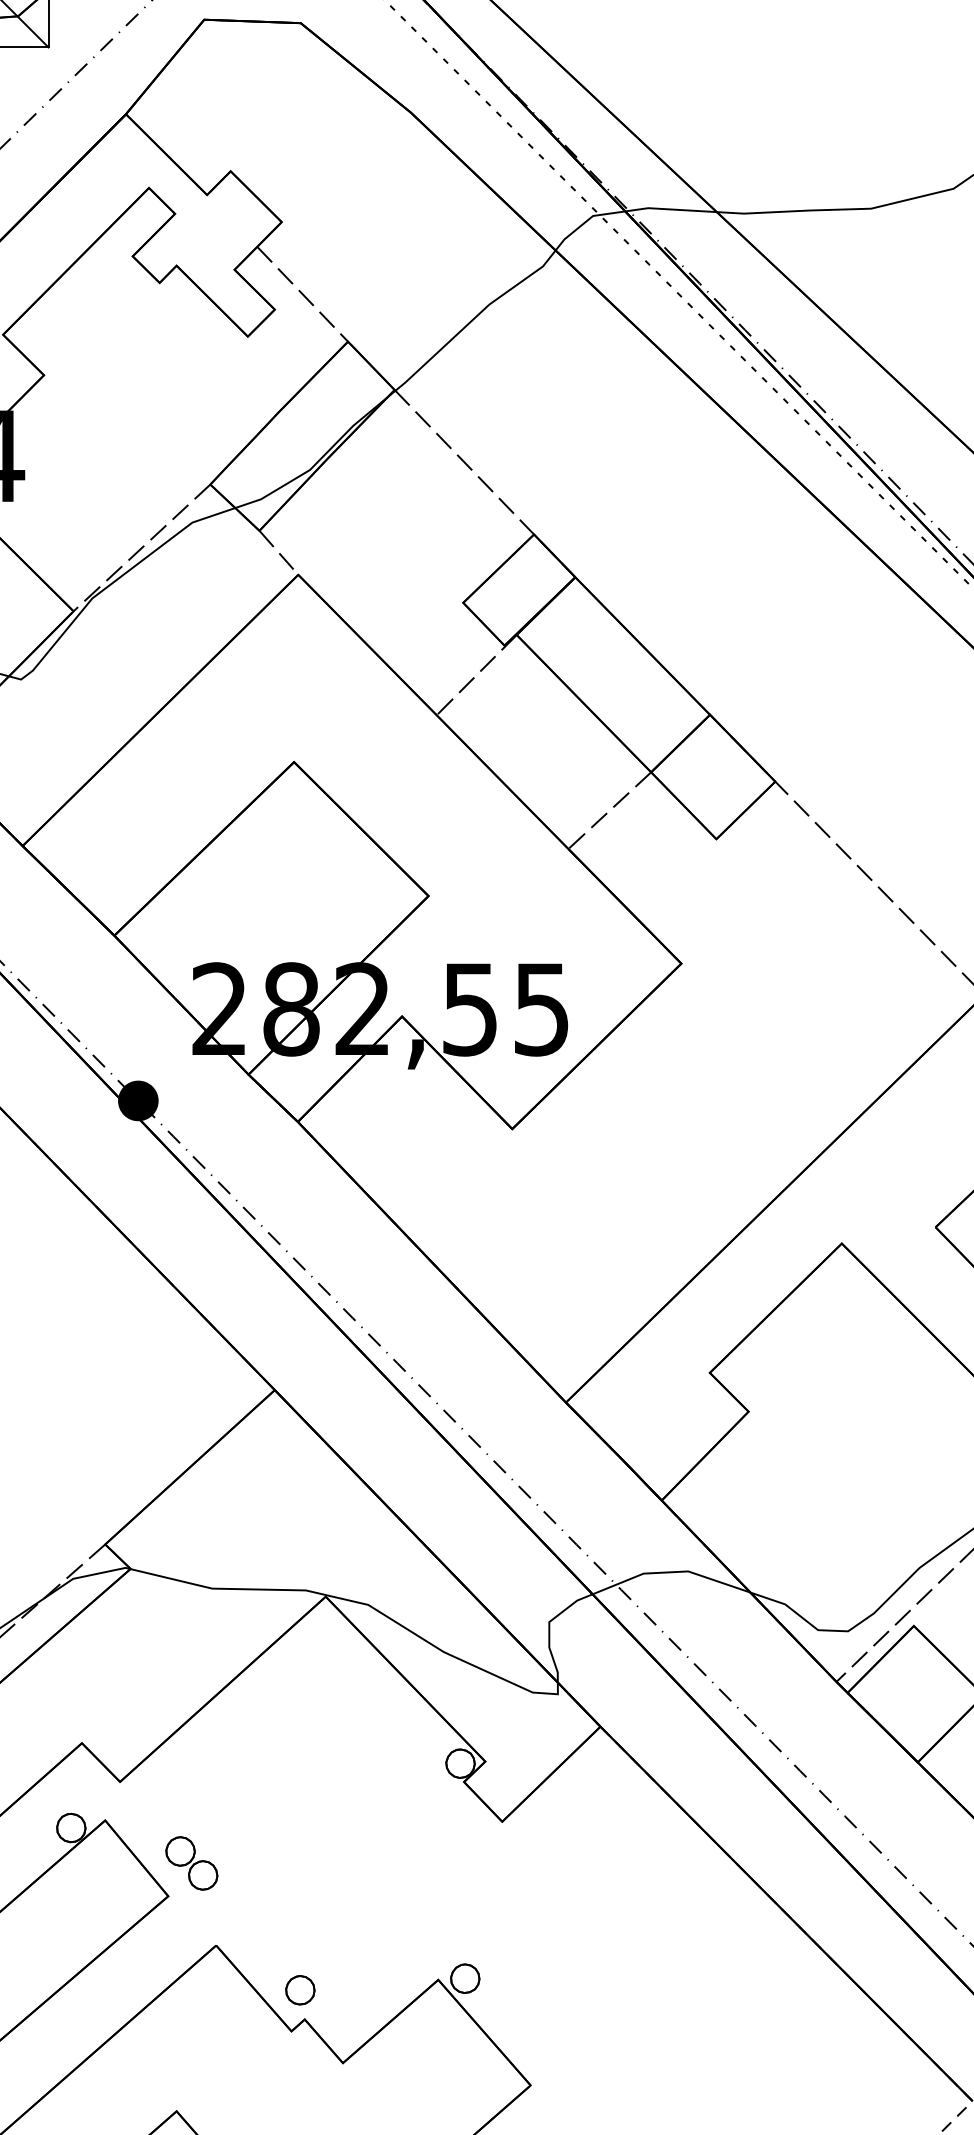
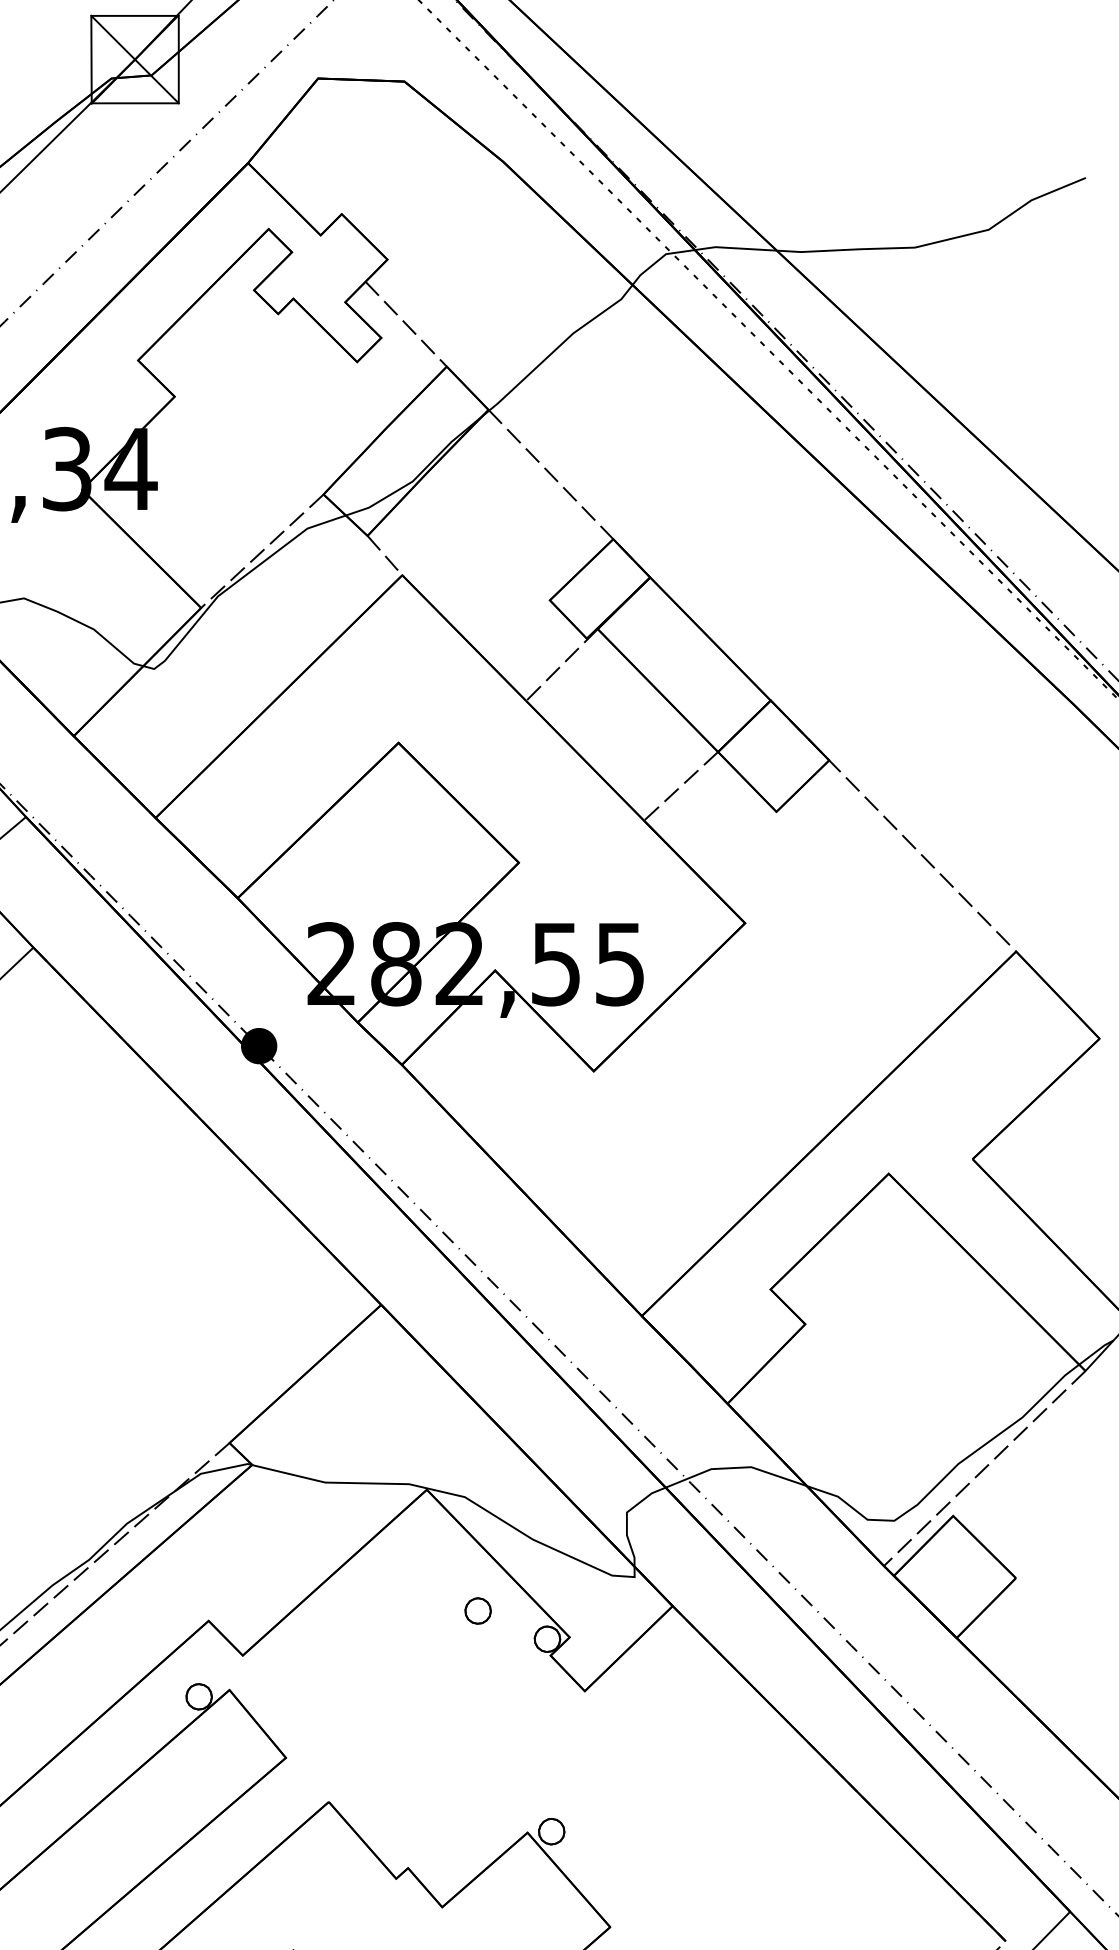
part: (191, 1863) -> (306, 1728), removed
part: (299, 1989) -> (477, 1610), moved

